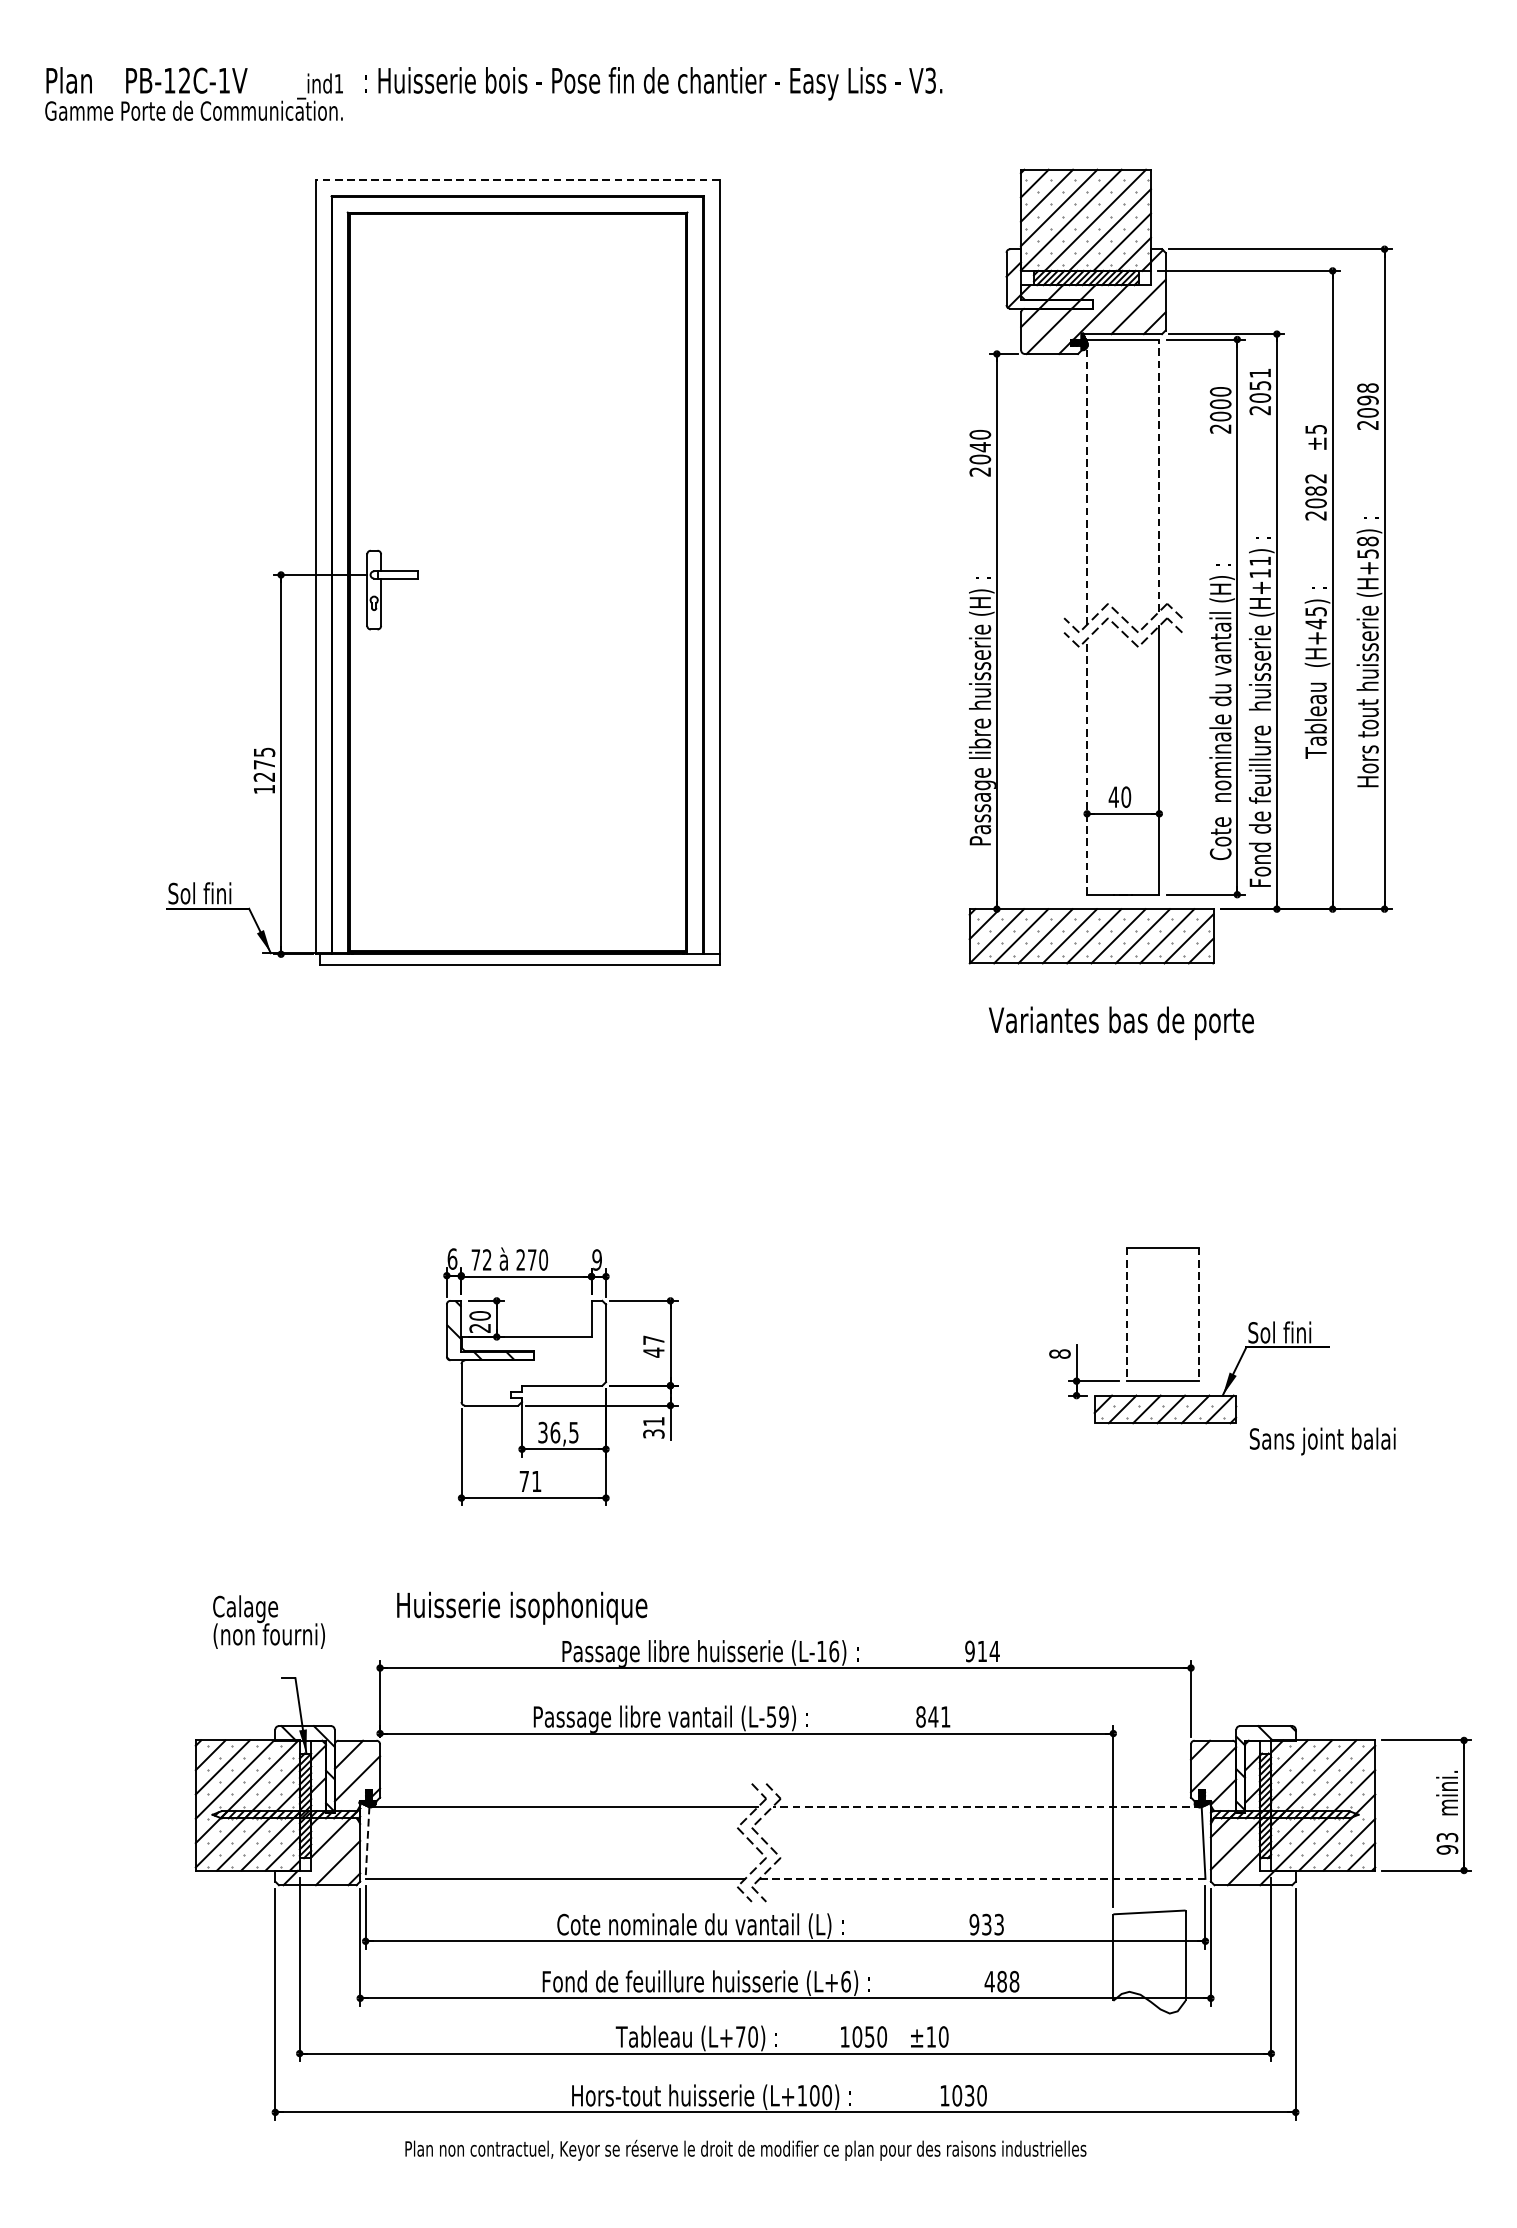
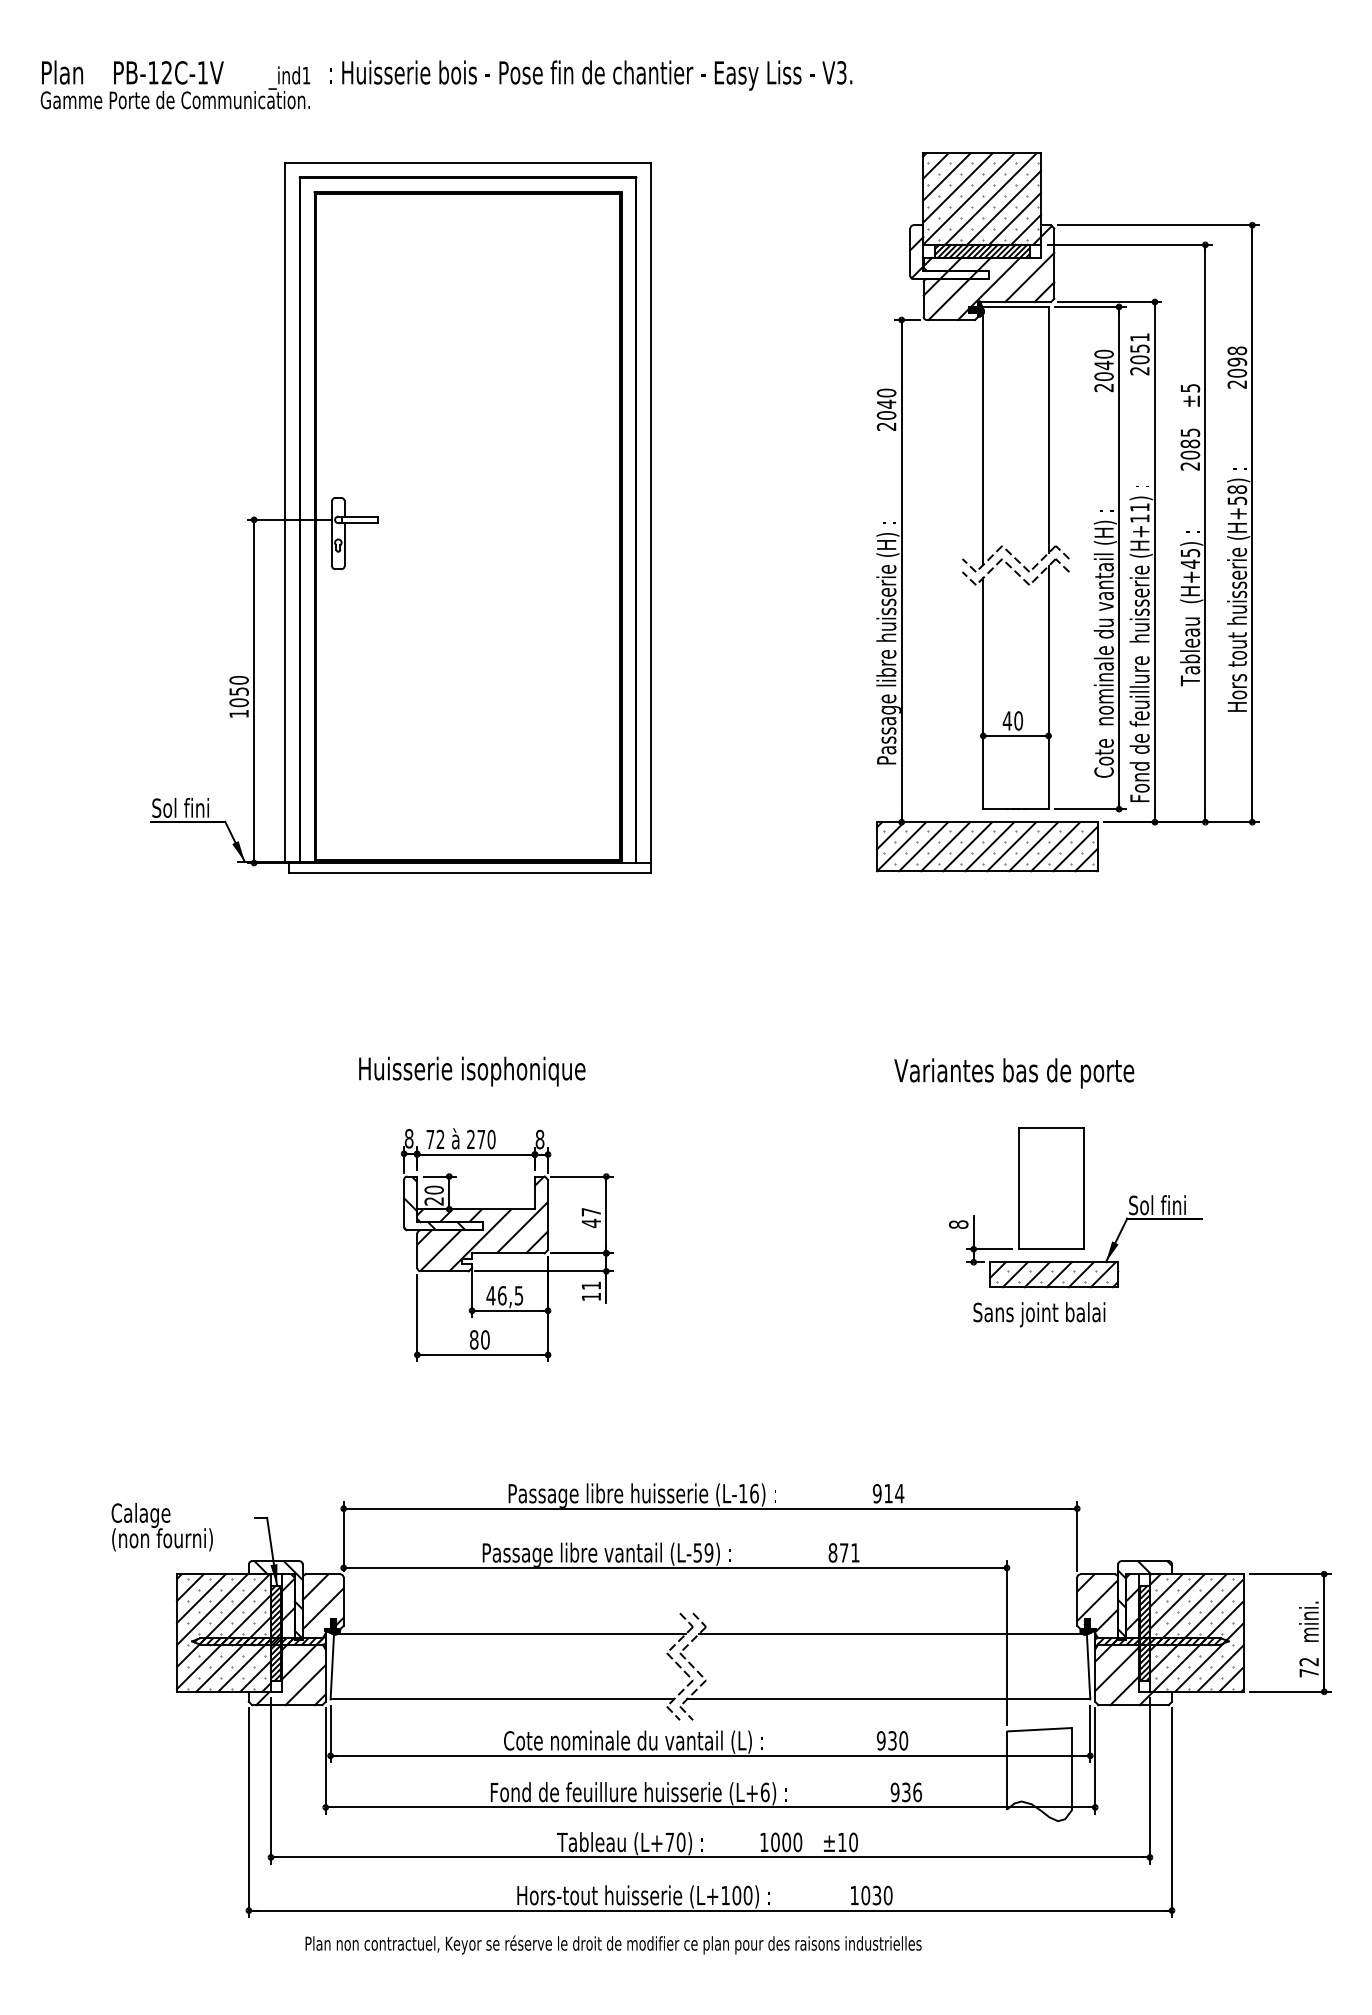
line: (518, 180) -> (468, 163), dashed -> solid
text: (1220, 404) -> (1103, 365), 2000 -> 2040
line: (1159, 475) -> (1048, 429), dashed -> solid
text: (1316, 478) -> (1190, 432), 2082 -> 2085
line: (1087, 481) -> (983, 435), dashed -> solid
text: (263, 764) -> (238, 691), 1275 -> 1050
line: (1087, 766) -> (983, 693), dashed -> solid
text: (1121, 1023) -> (1014, 1073), moved
text: (451, 1258) -> (408, 1138), 6 -> 8
text: (596, 1259) -> (539, 1139), 9 -> 8
line: (1126, 1315) -> (1018, 1189), dashed -> solid
line: (1199, 1315) -> (1084, 1189), dashed -> solid
hatch: (533, 1352) -> (482, 1223), added
text: (542, 1432) -> (490, 1295), 36,5 -> 46,5
text: (654, 1433) -> (591, 1296), 31 -> 11
text: (1322, 1441) -> (1039, 1314), moved
text: (530, 1481) -> (479, 1339), 71 -> 80
text: (522, 1608) -> (472, 1071), moved
text: (268, 1621) -> (161, 1526), moved
text: (932, 1716) -> (843, 1552), 841 -> 871
line: (986, 1807) -> (892, 1634), dashed -> solid
line: (367, 1842) -> (332, 1666), dashed -> solid
text: (1446, 1843) -> (1308, 1667), 93 -> 72
line: (982, 1879) -> (888, 1699), dashed -> solid
text: (998, 1924) -> (903, 1740), 933 -> 930
text: (1002, 1981) -> (906, 1792), 488 -> 936
text: (869, 2037) -> (786, 1842), 1050 -> 1000
text: (745, 2149) -> (613, 1944), moved

